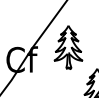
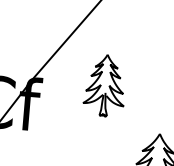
part: (68, 47) -> (105, 85), size x0.7

